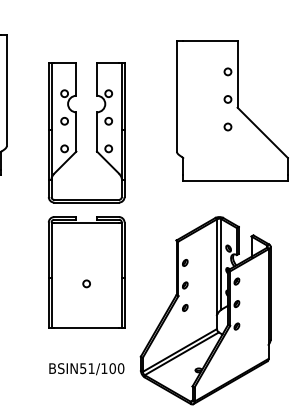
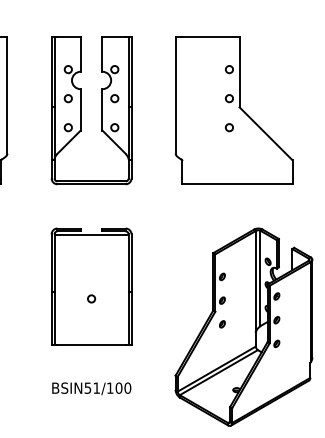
part: (231, 110) -> (233, 110), moved
part: (77, 132) -> (81, 110), moved
part: (205, 310) -> (243, 326), moved

